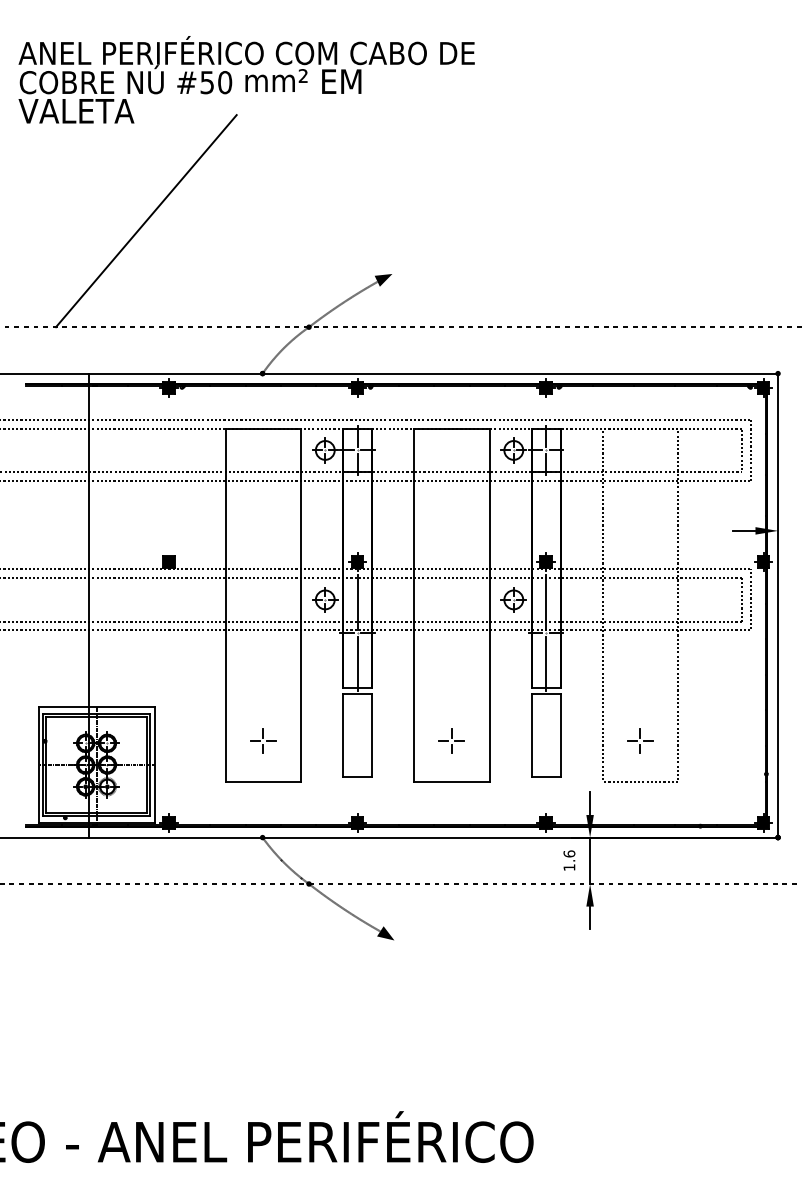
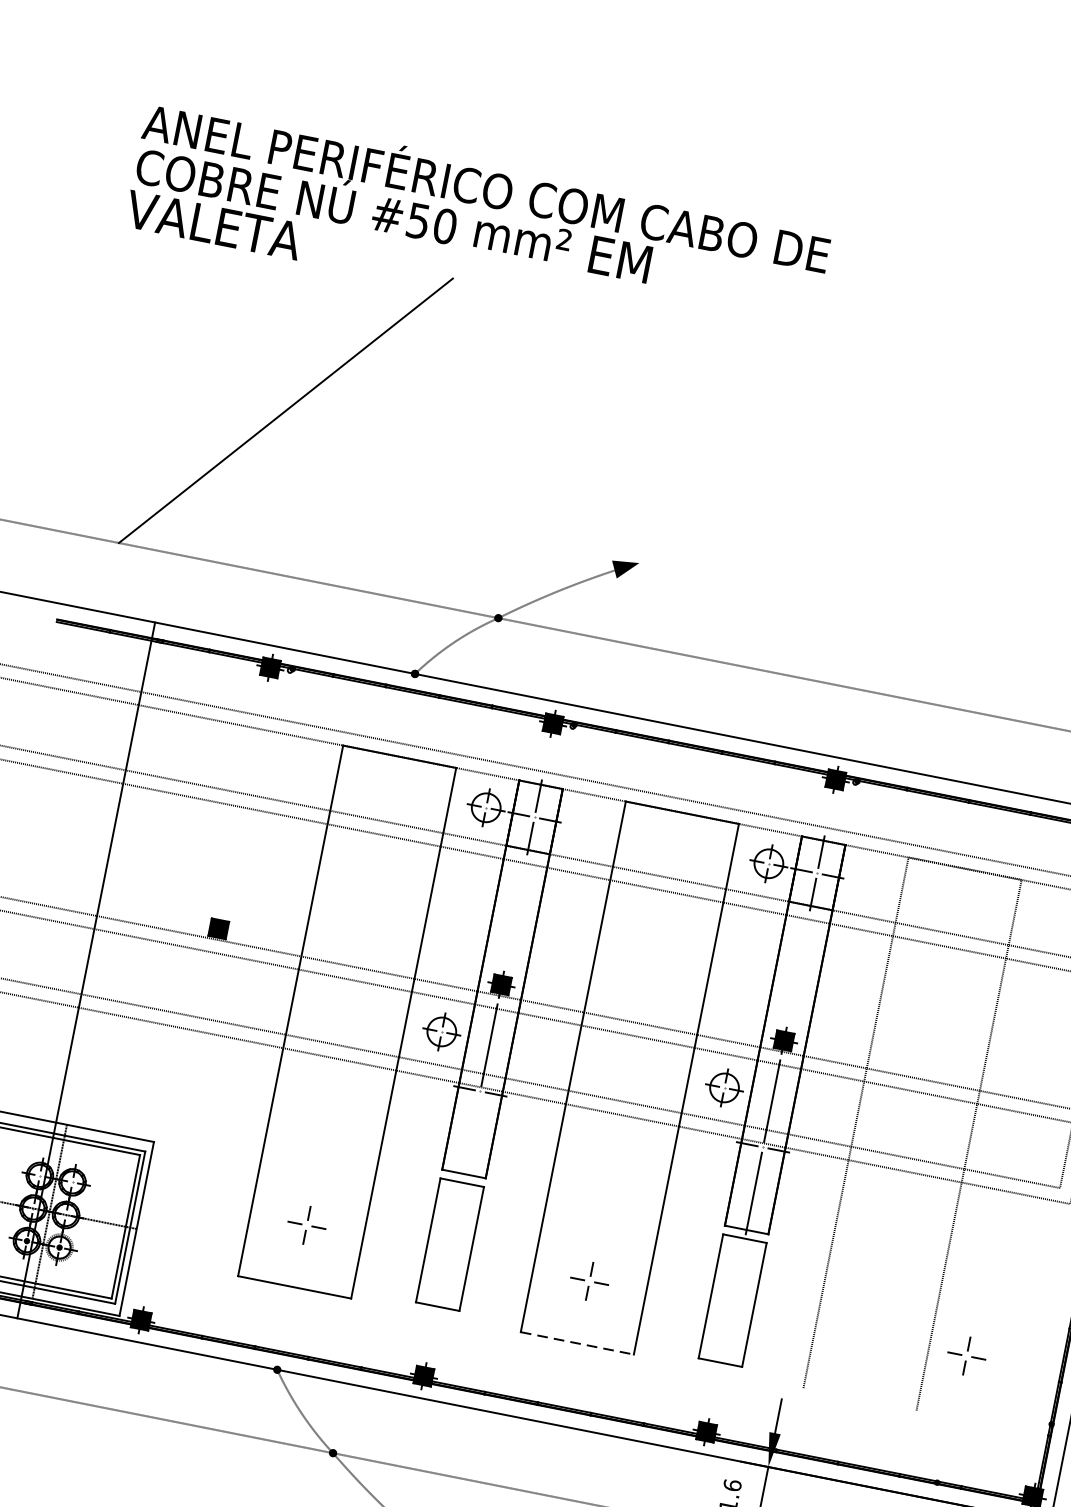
line: (357, 663) -> (471, 1136), removed
part: (640, 740) -> (967, 1355), moved
line: (451, 782) -> (576, 1343), solid -> dashed
line: (640, 782) -> (860, 1399), removed

